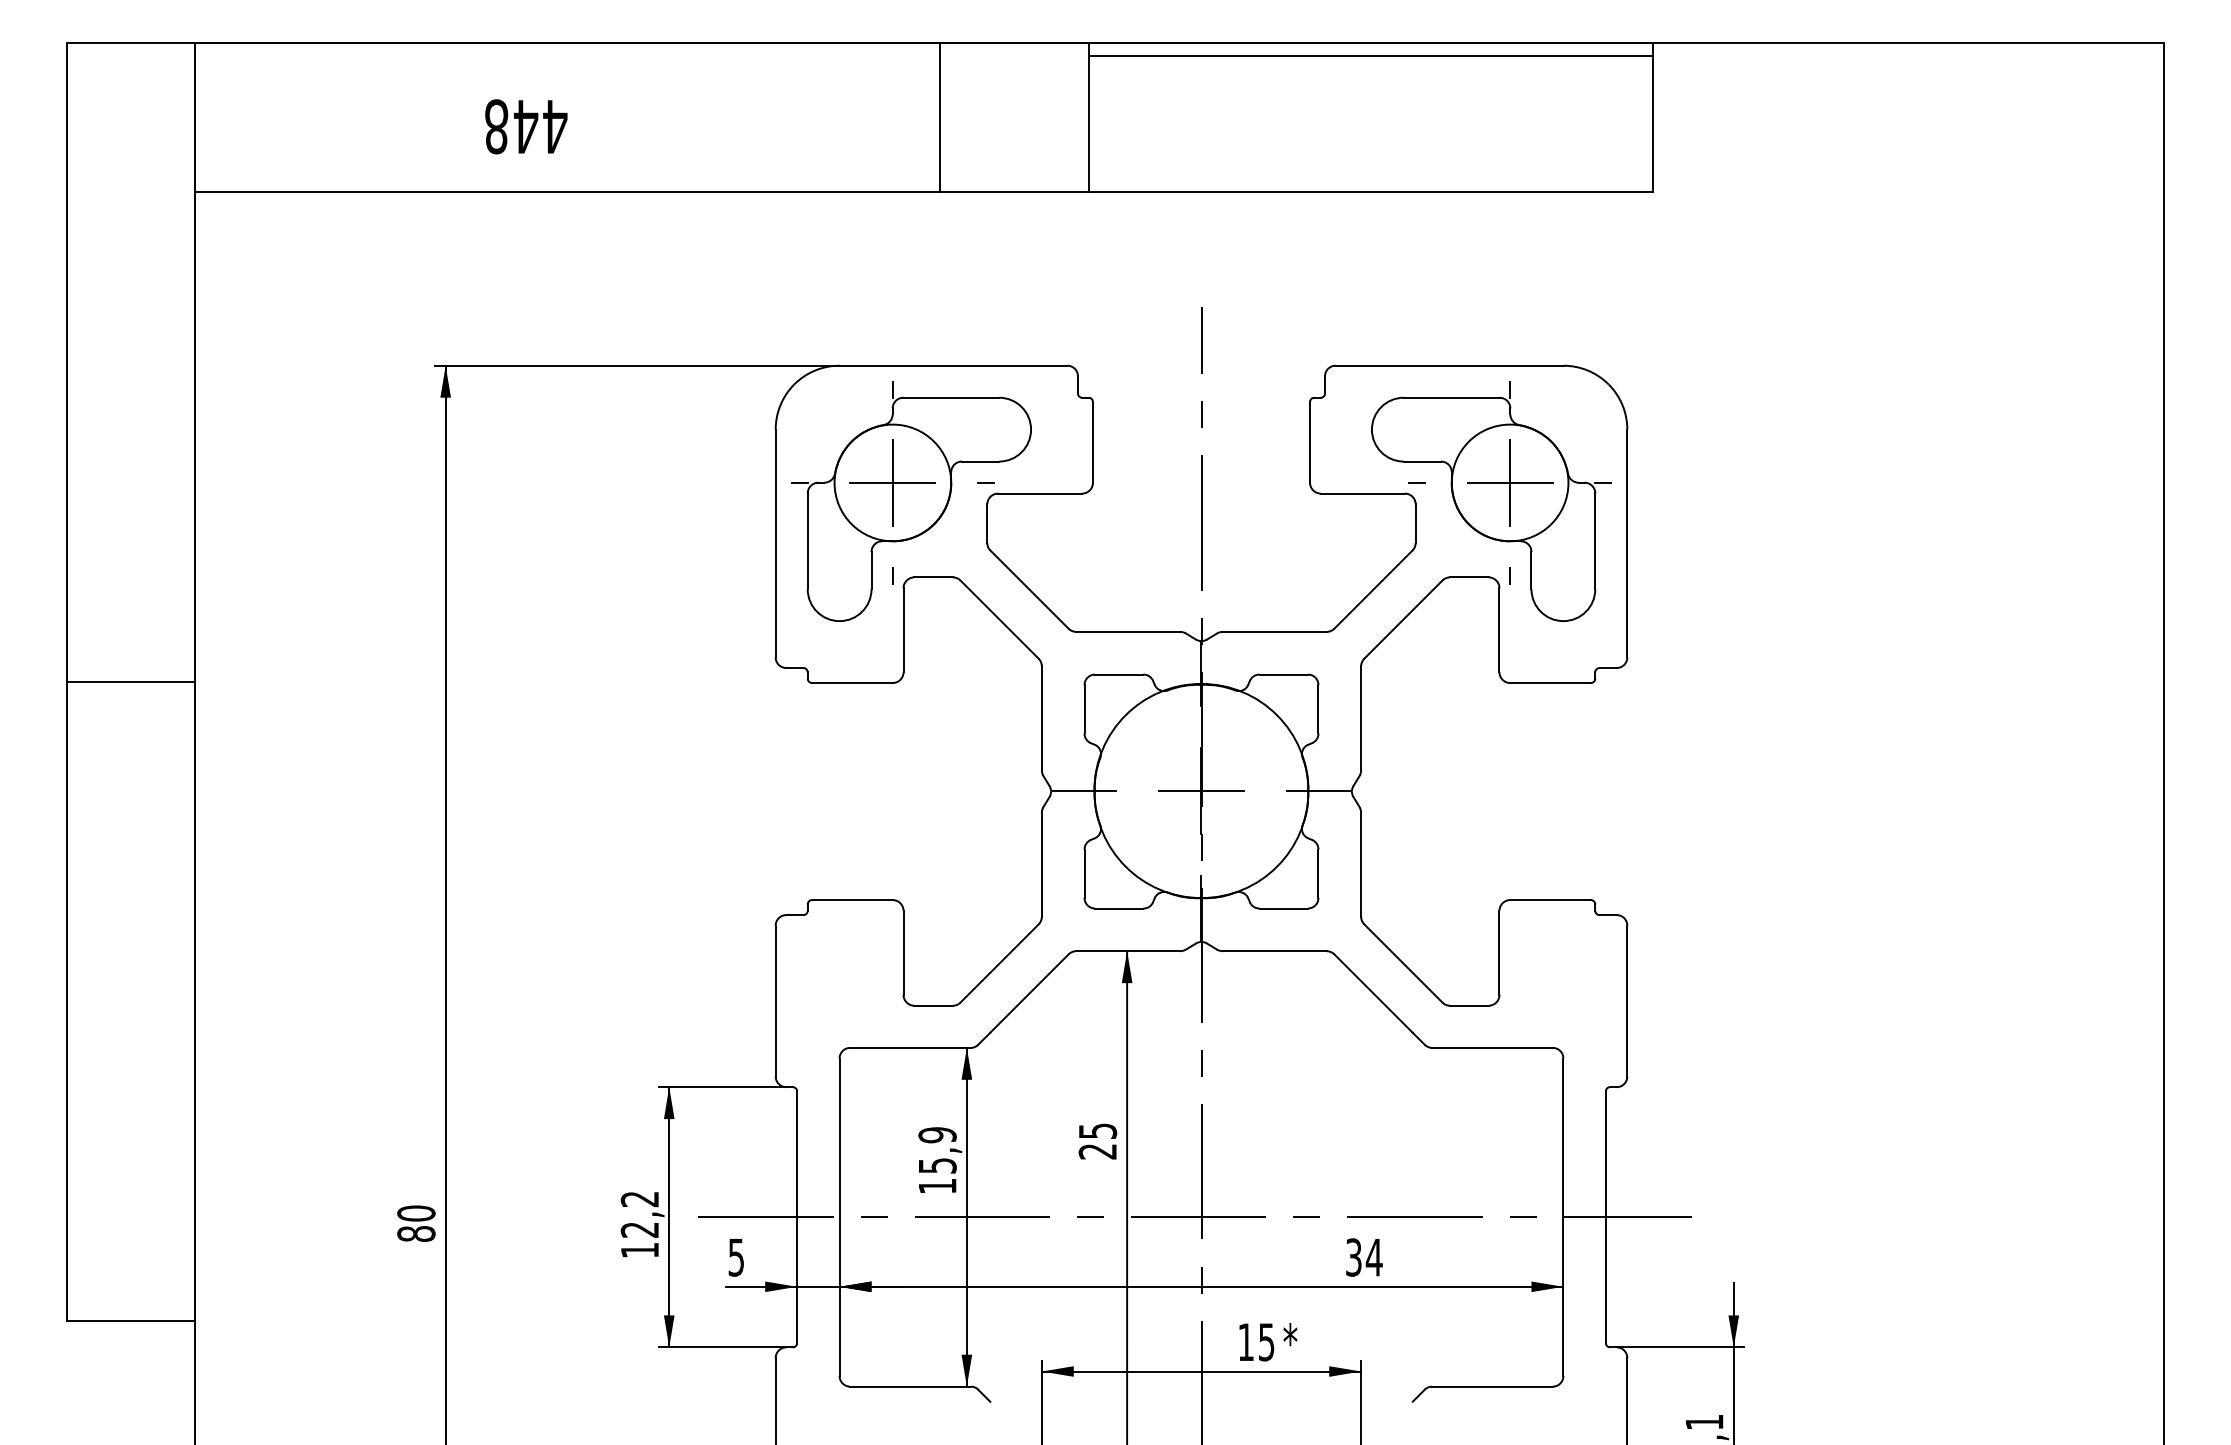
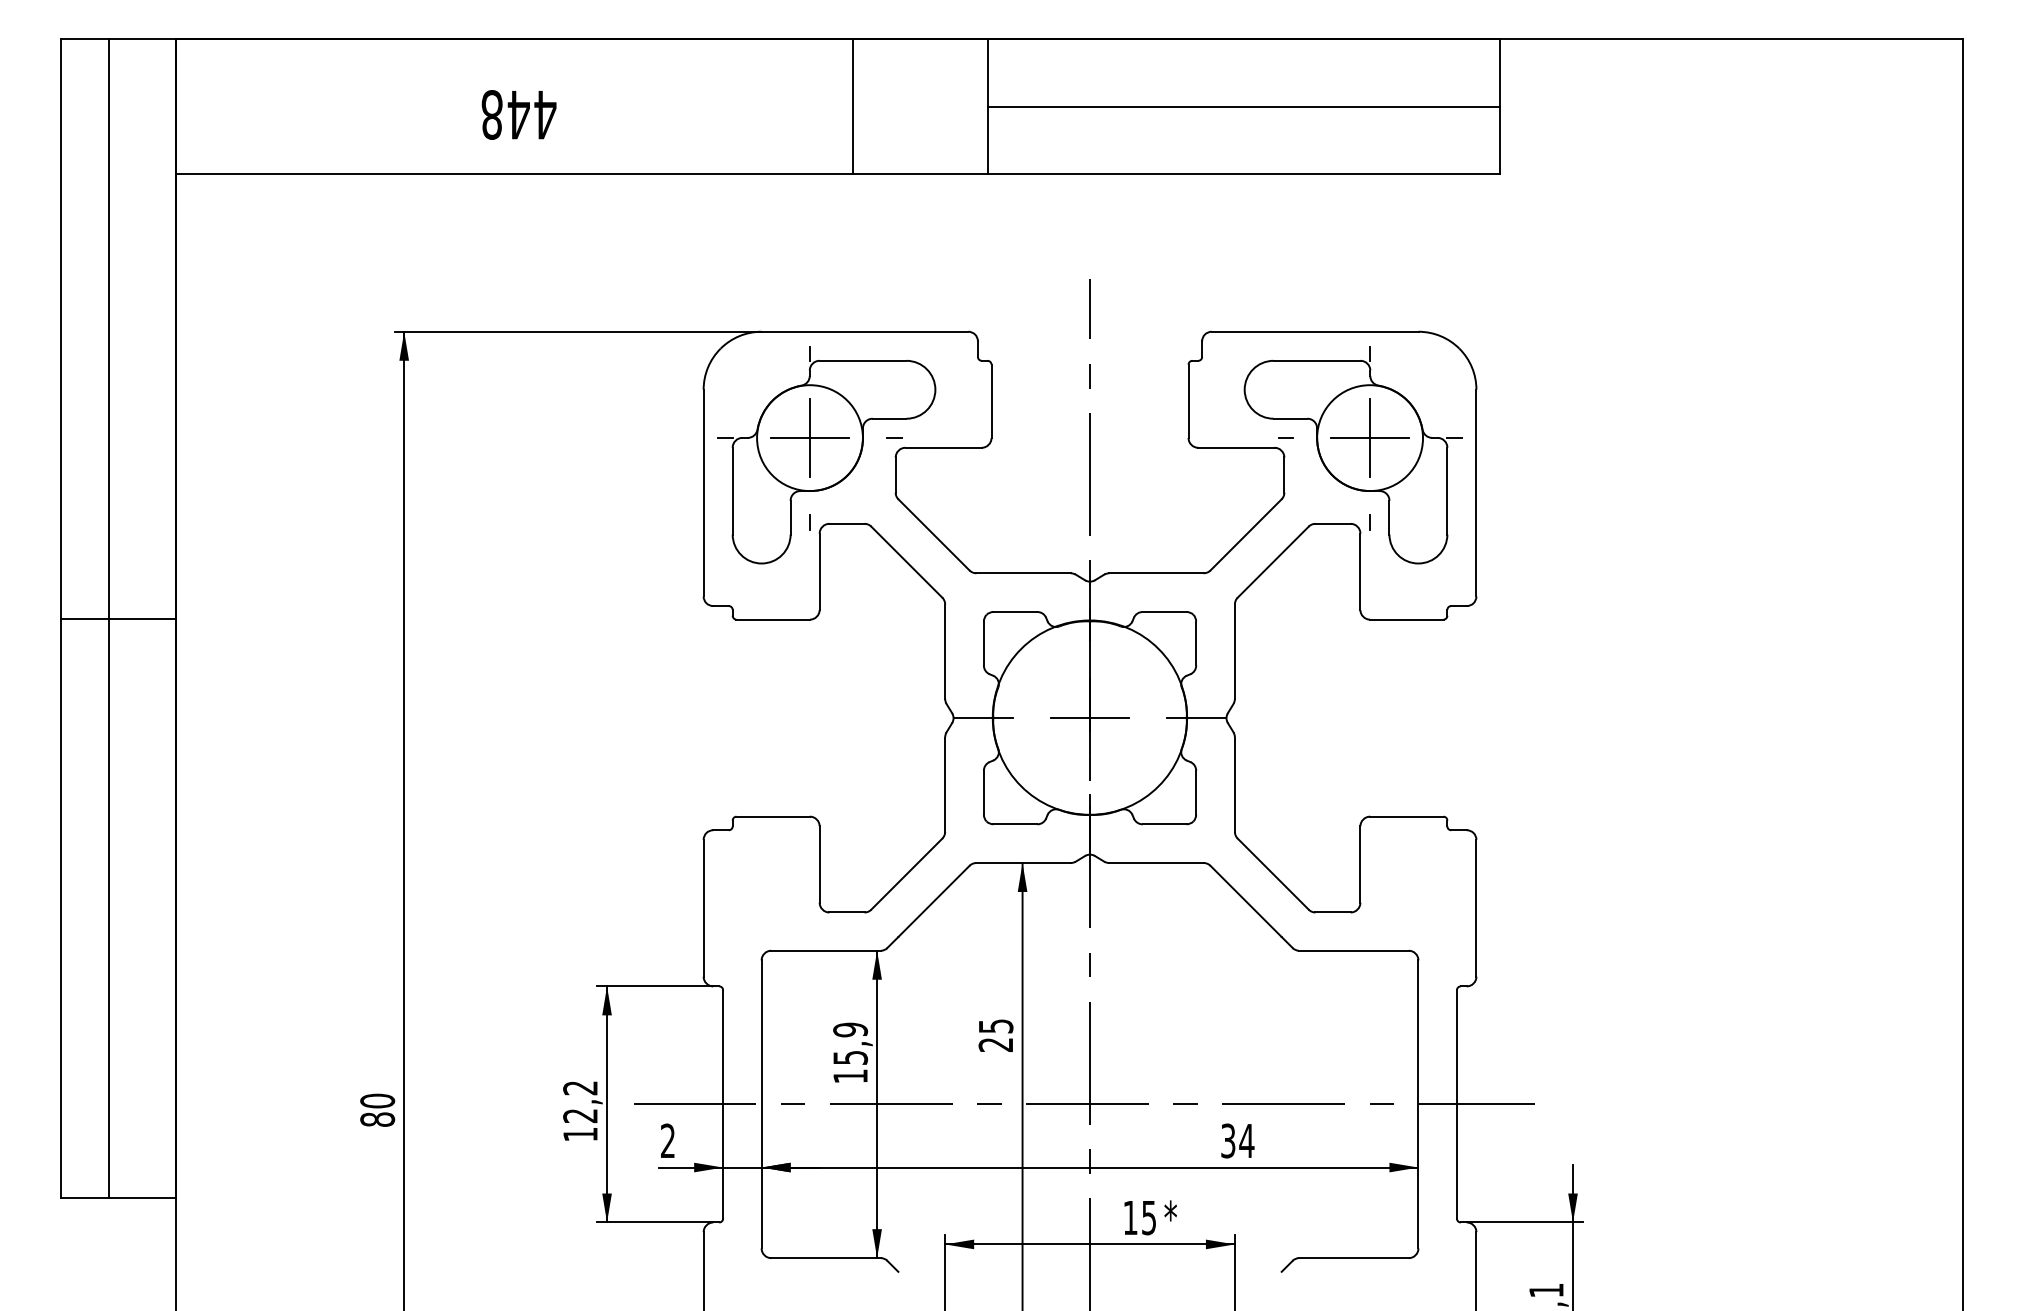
line: (1370, 55) -> (1243, 106), moved
text: (526, 126) -> (519, 114), moved
line: (120, 681) -> (109, 618), added
text: (735, 1257) -> (667, 1140), 5 -> 2

